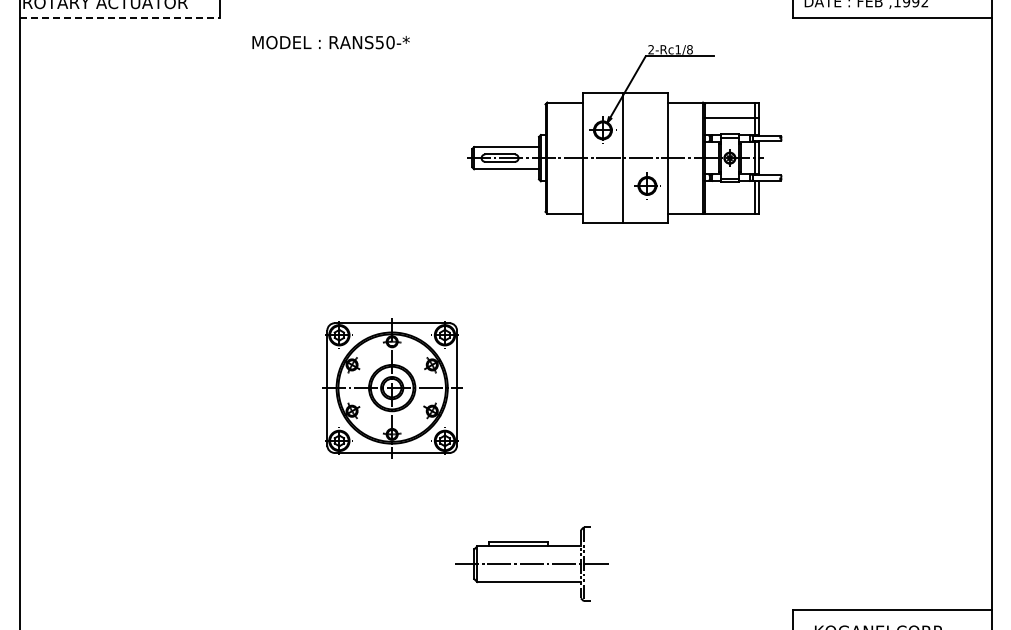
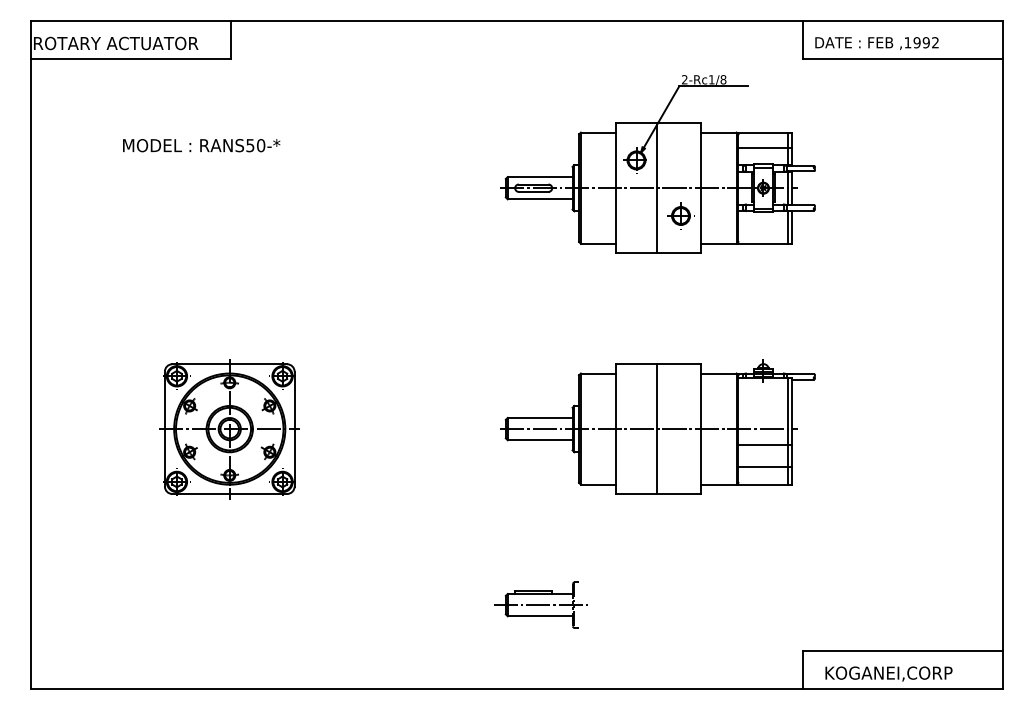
line: (119, 17) -> (130, 58), dashed -> solid
text: (330, 42) -> (201, 145), moved
part: (623, 134) -> (657, 164), moved
part: (646, 385) -> (657, 426), added
part: (391, 388) -> (229, 429), moved
part: (529, 563) -> (540, 604), size x0.62

